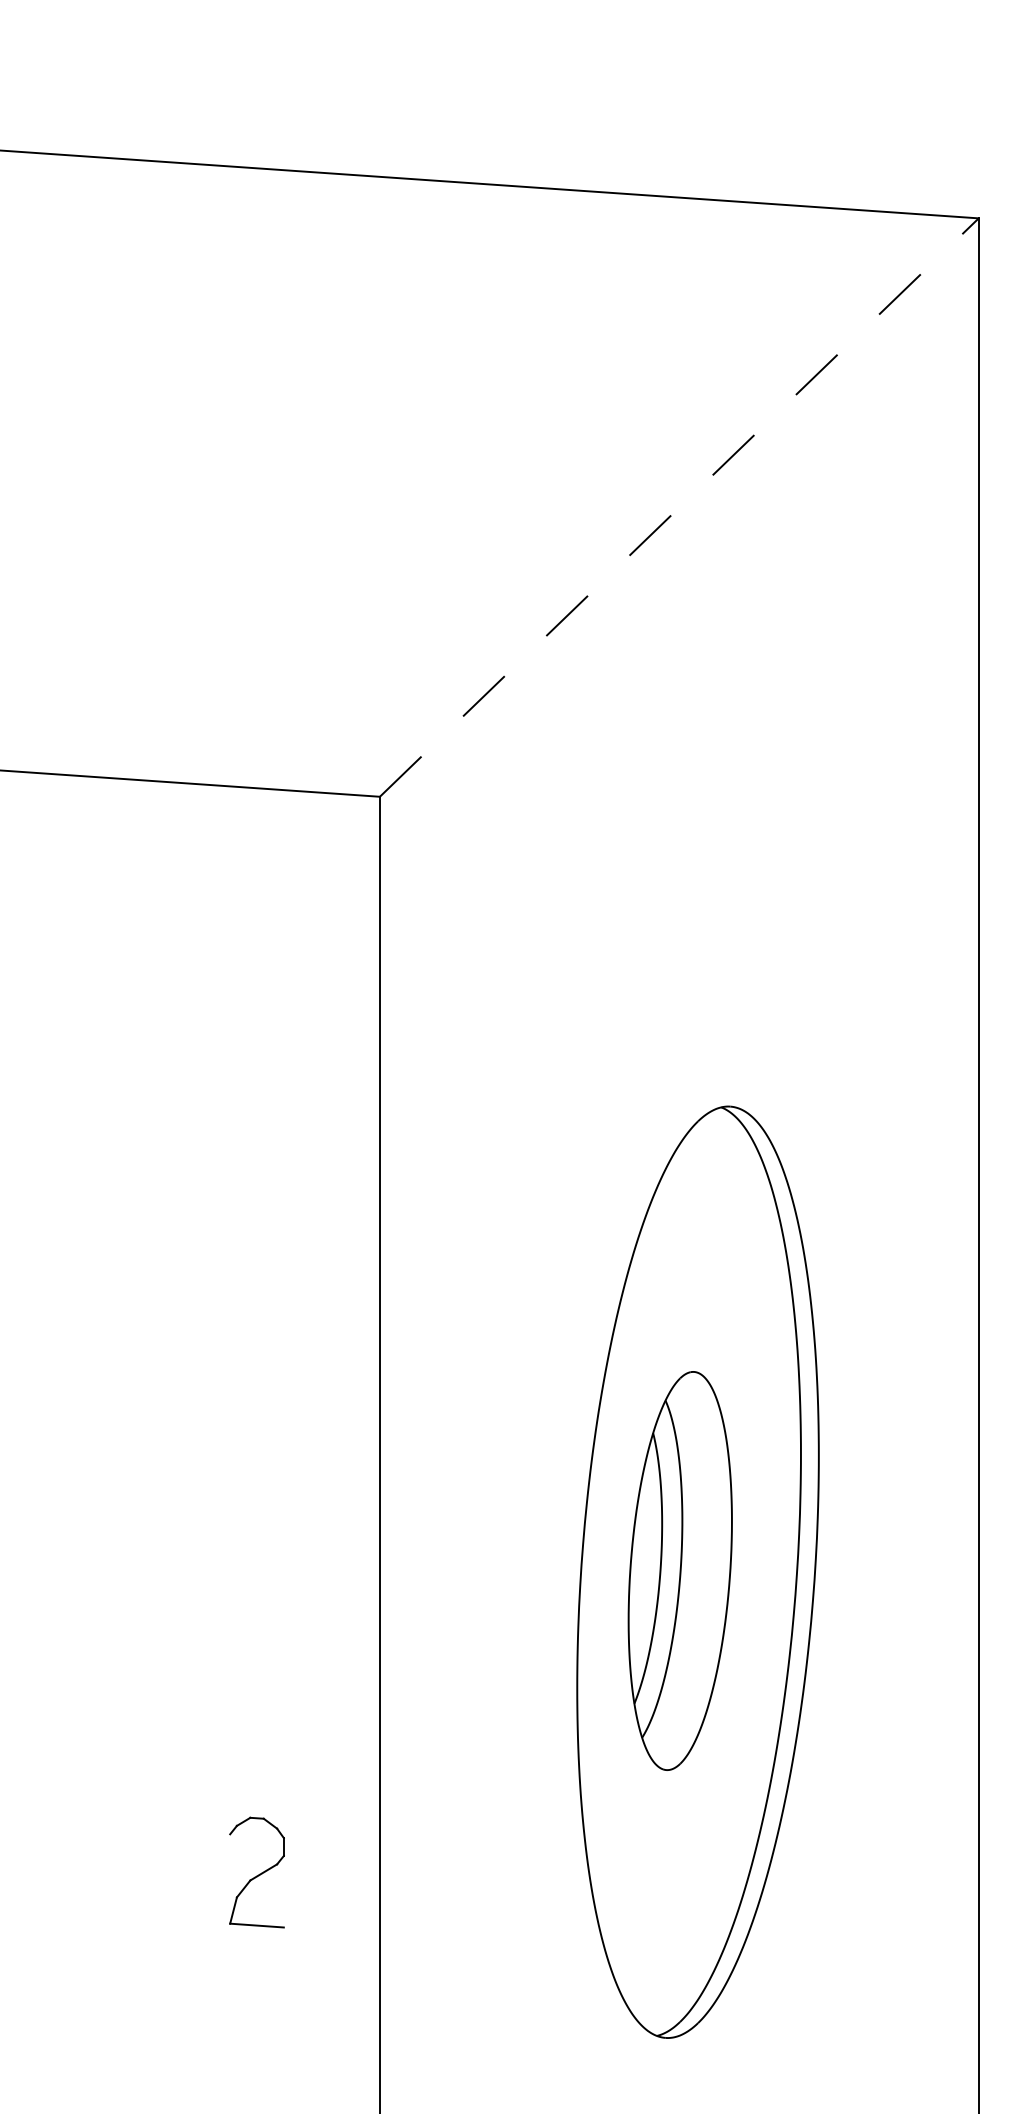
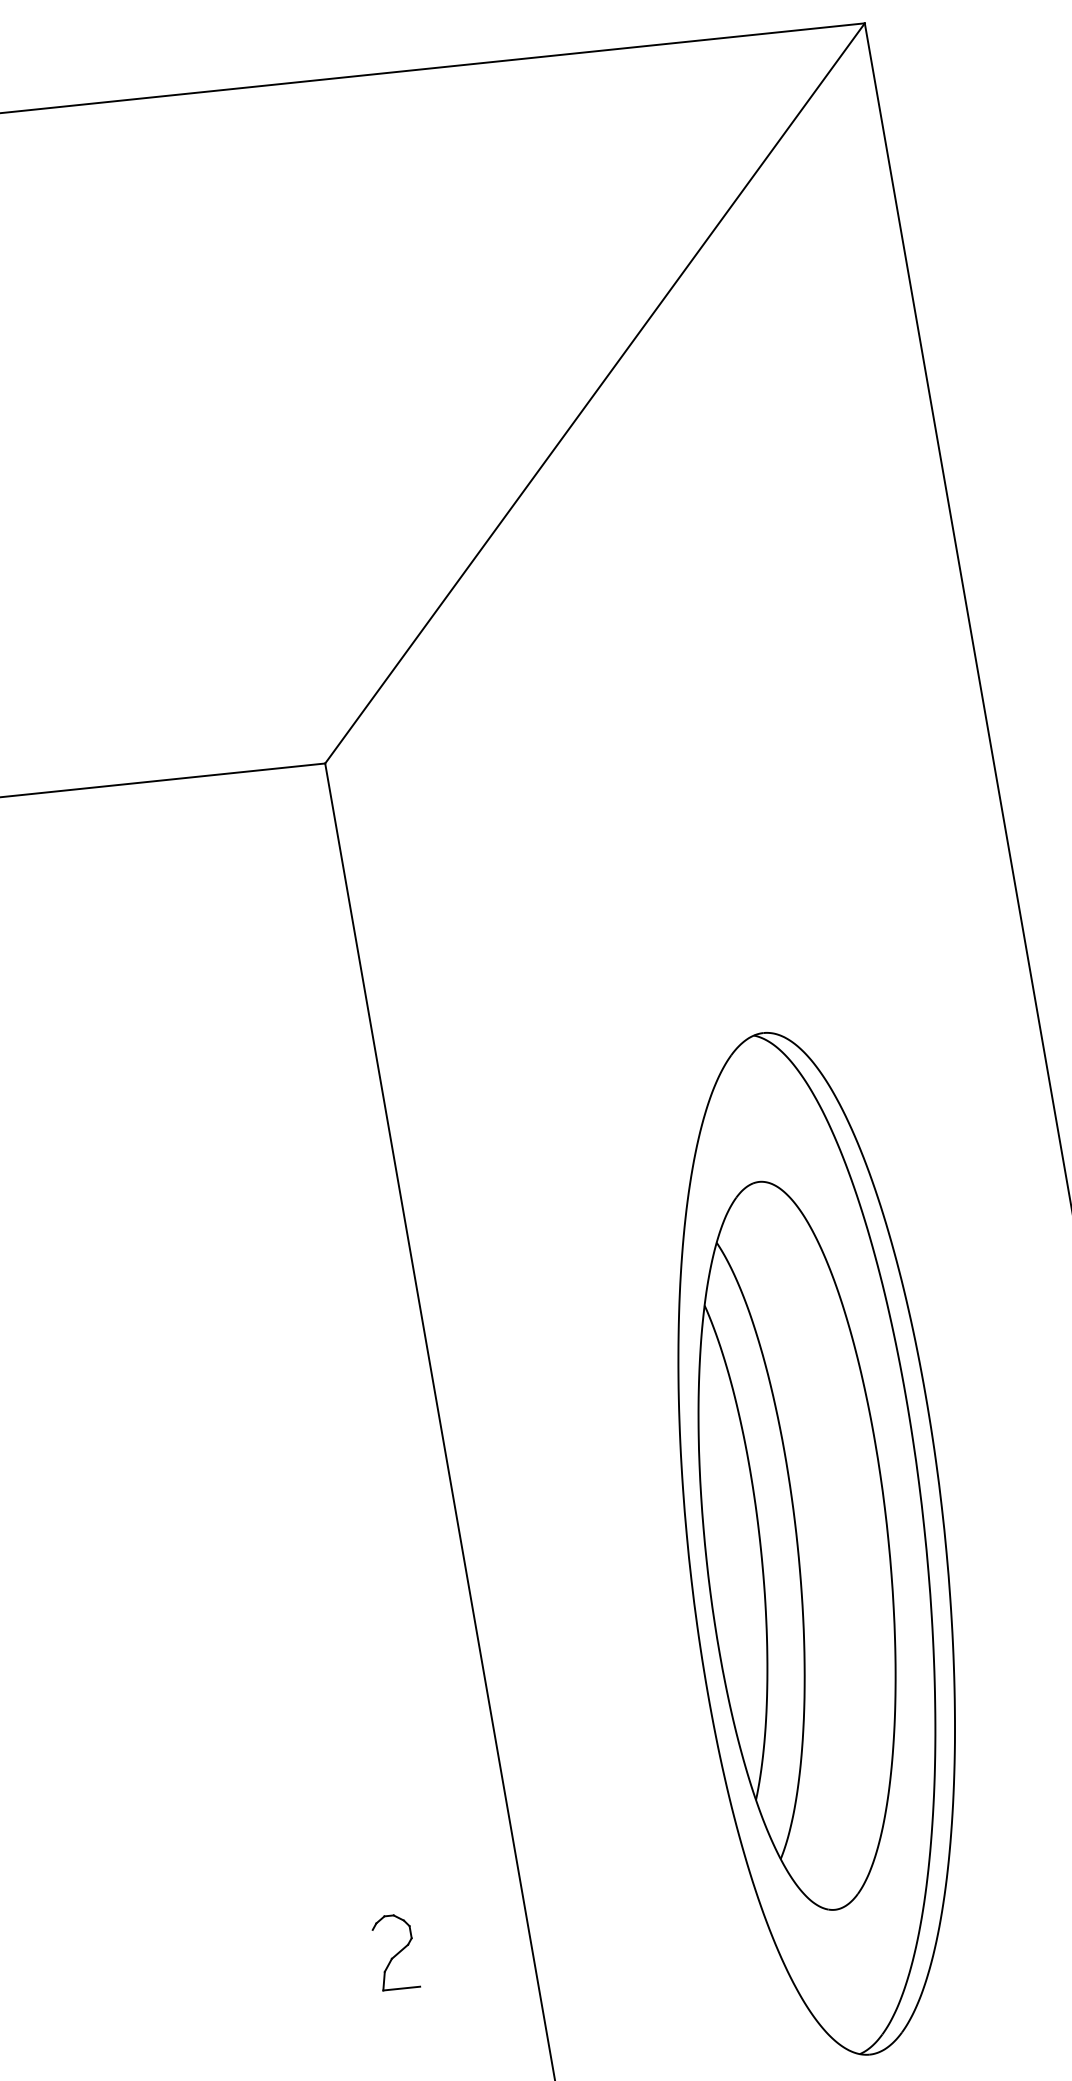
line: (679, 507) -> (595, 393), dashed -> solid
part: (680, 1570) -> (797, 1545), size x1.67
part: (256, 1872) -> (394, 1952), size x0.62

